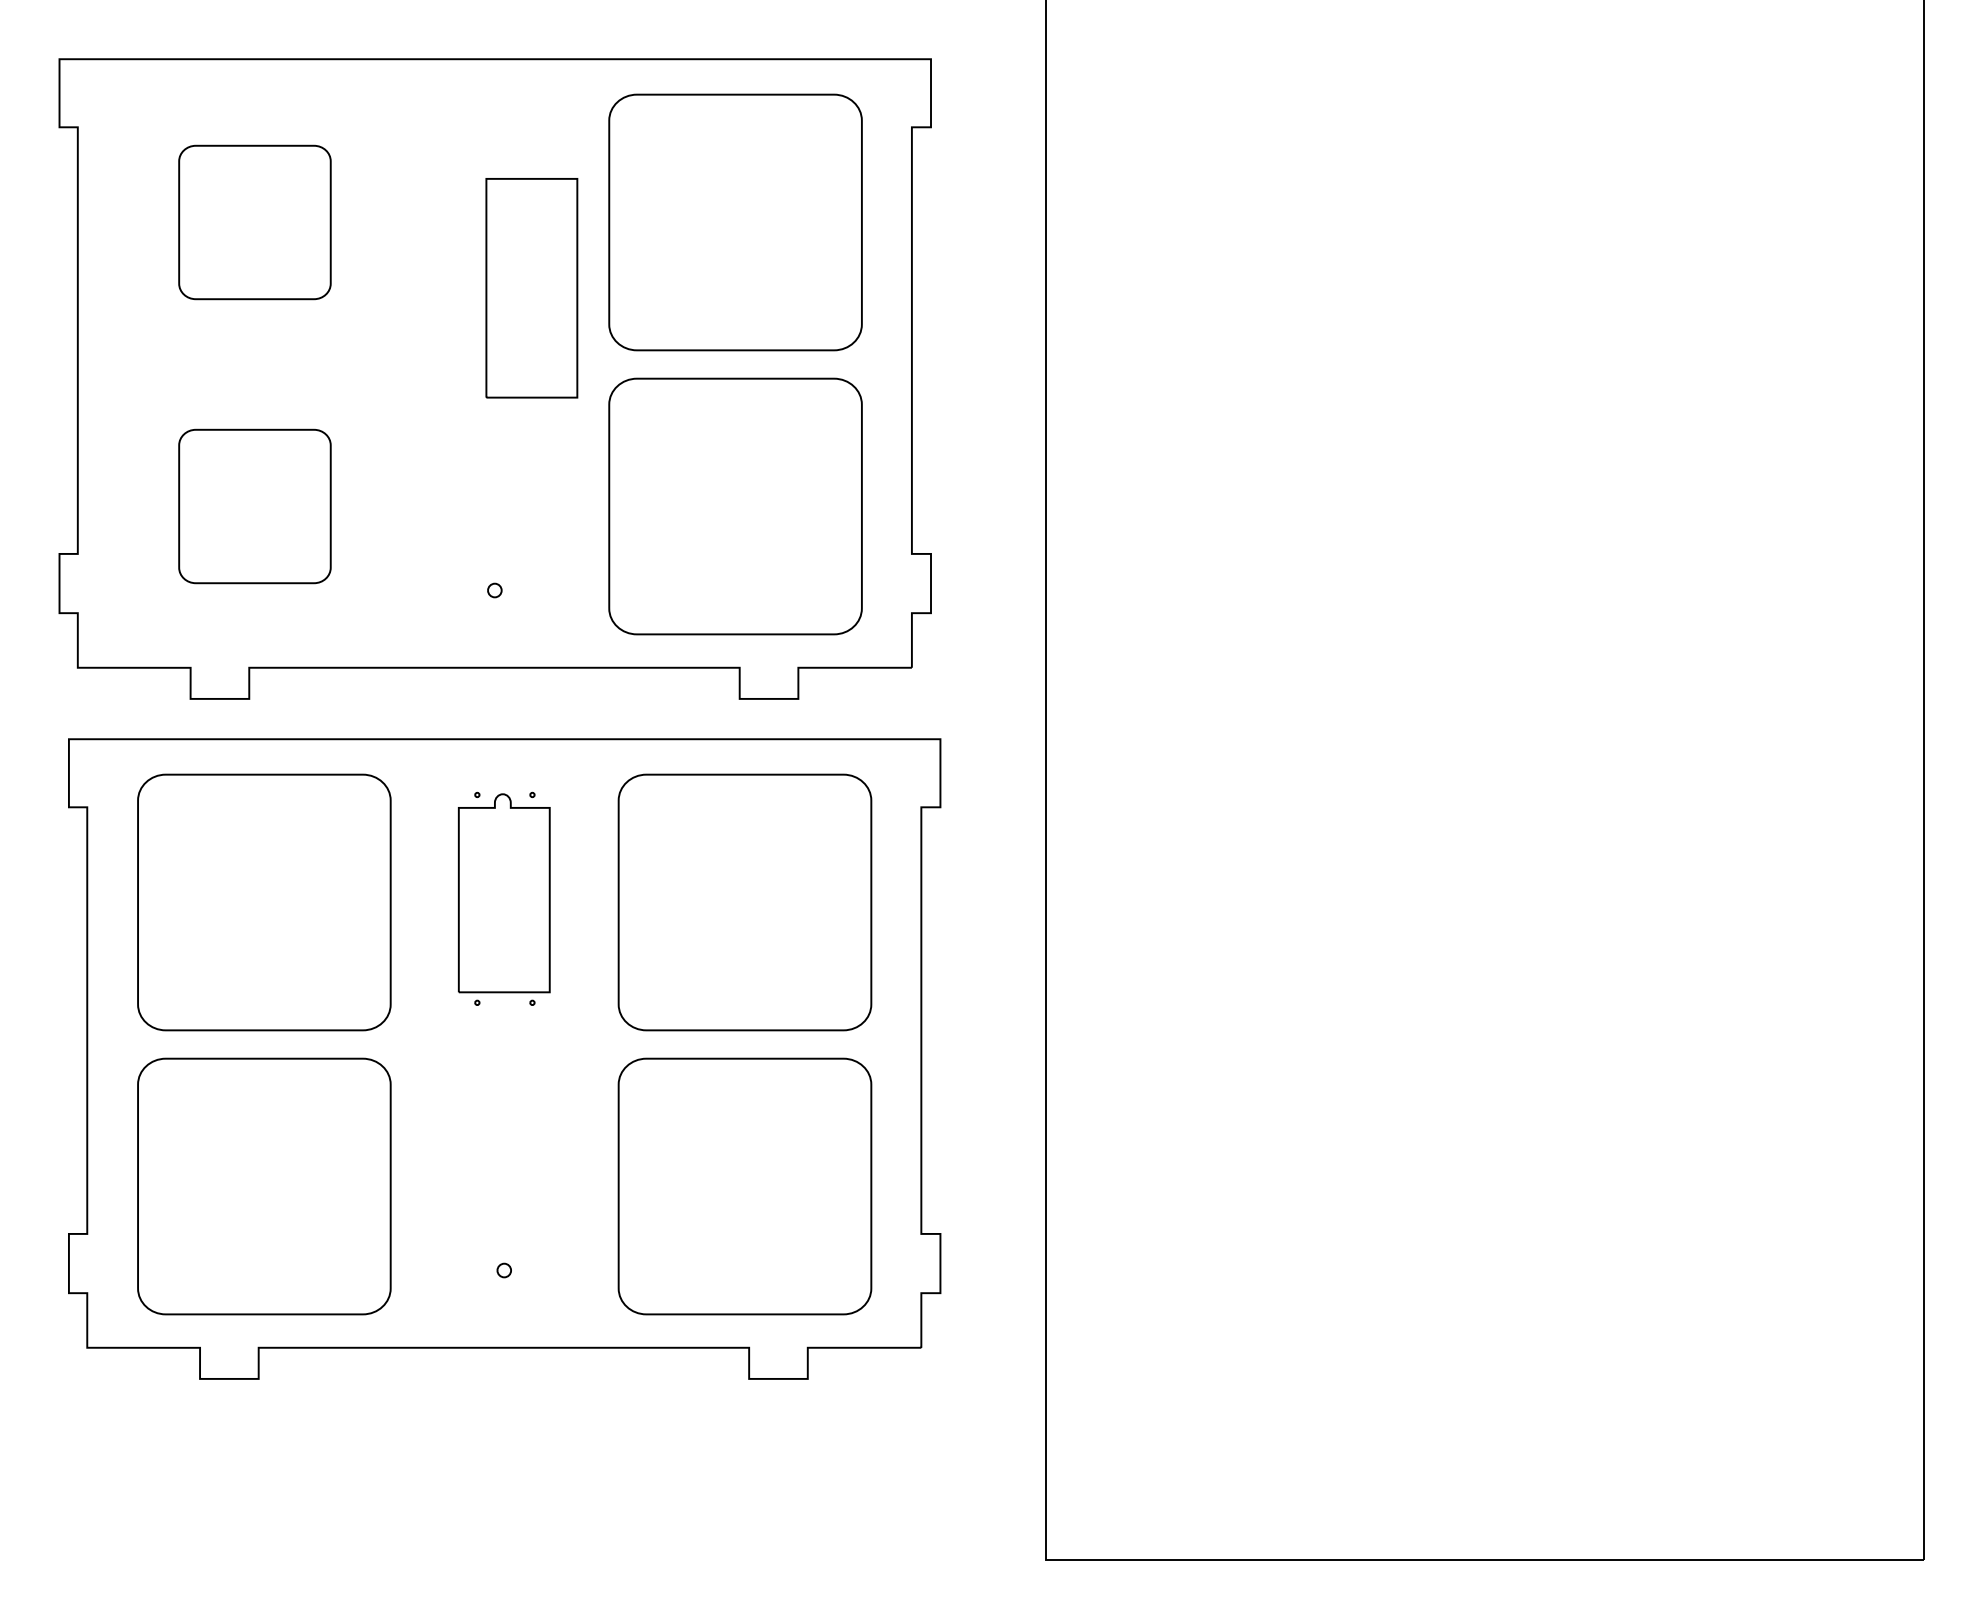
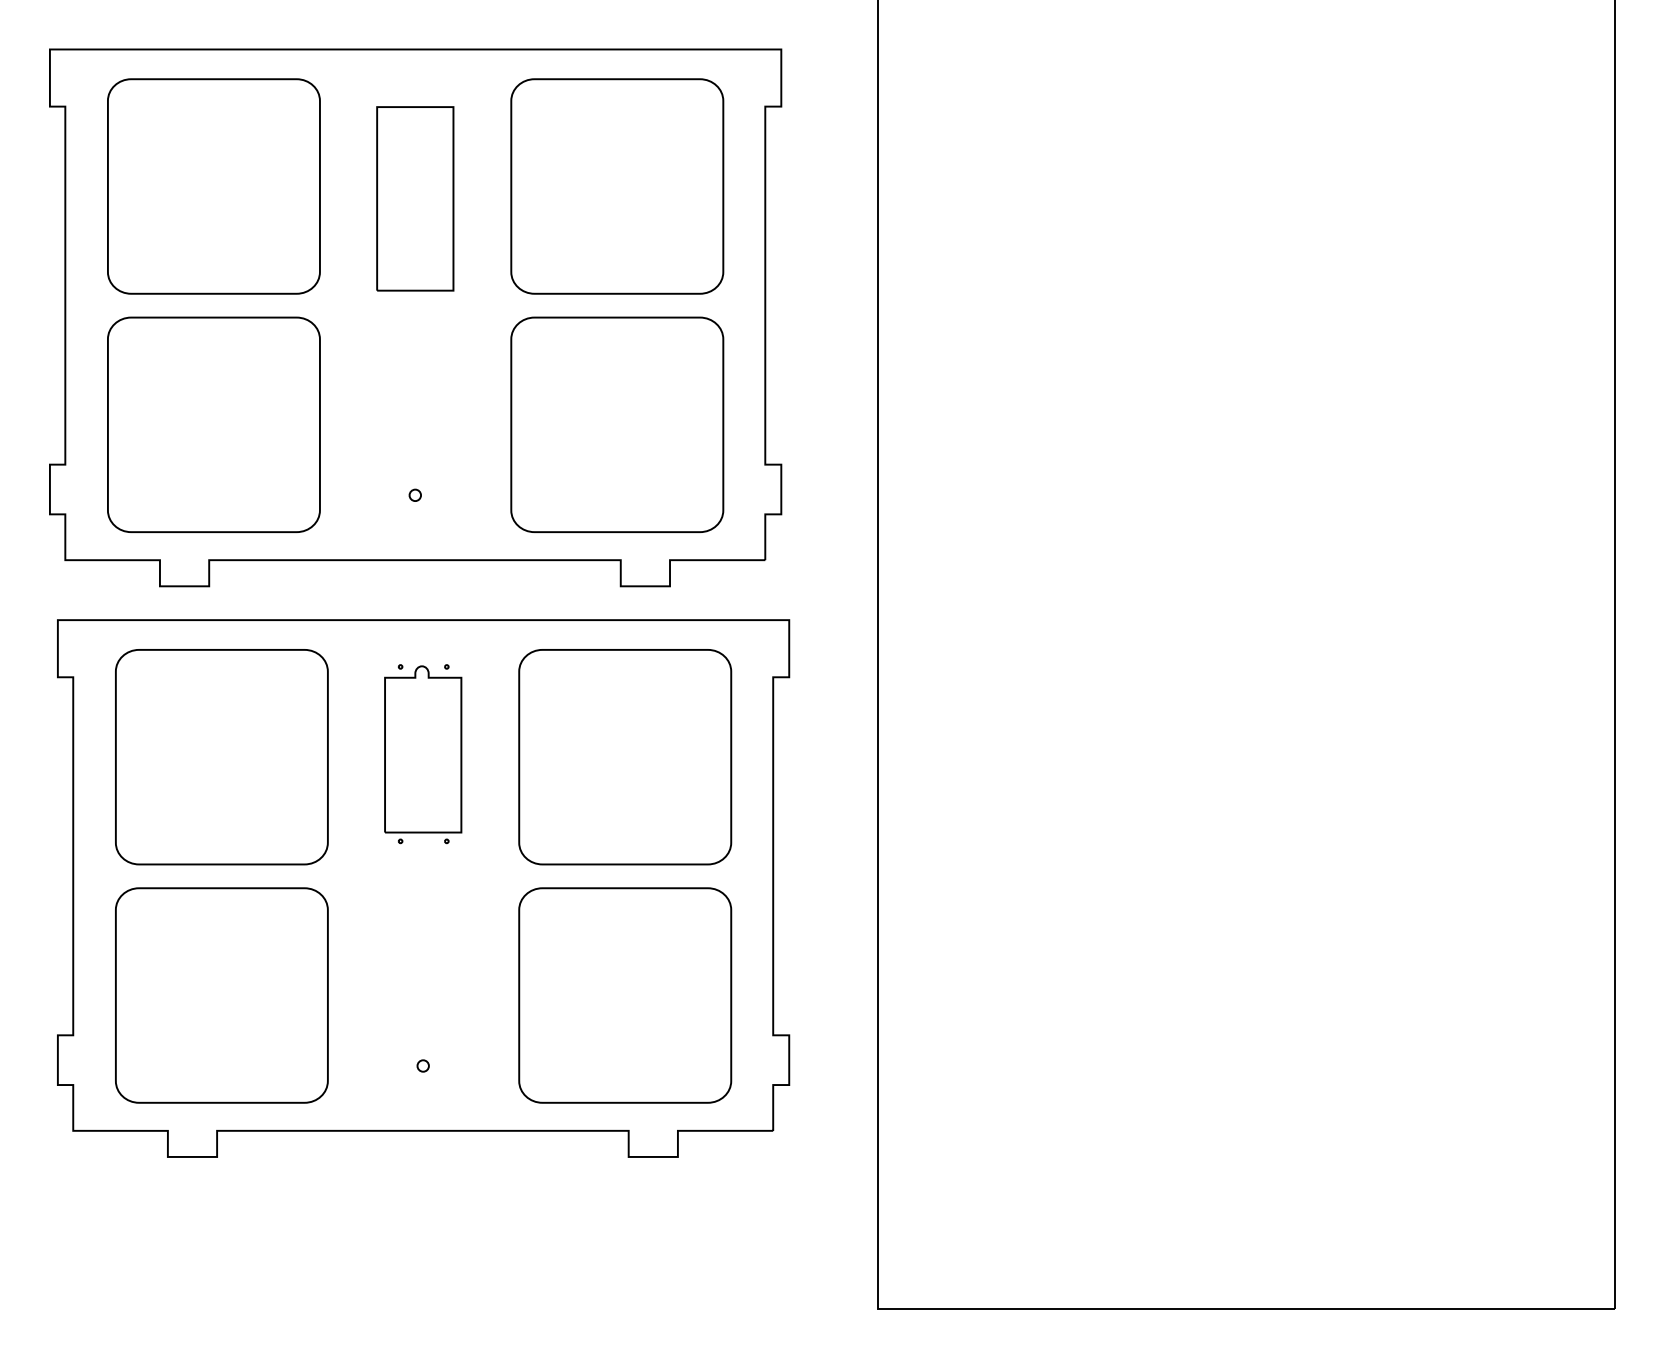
part: (254, 222) -> (213, 186), size x1.67
part: (531, 288) -> (414, 199), moved
part: (254, 506) -> (213, 424), size x1.67

